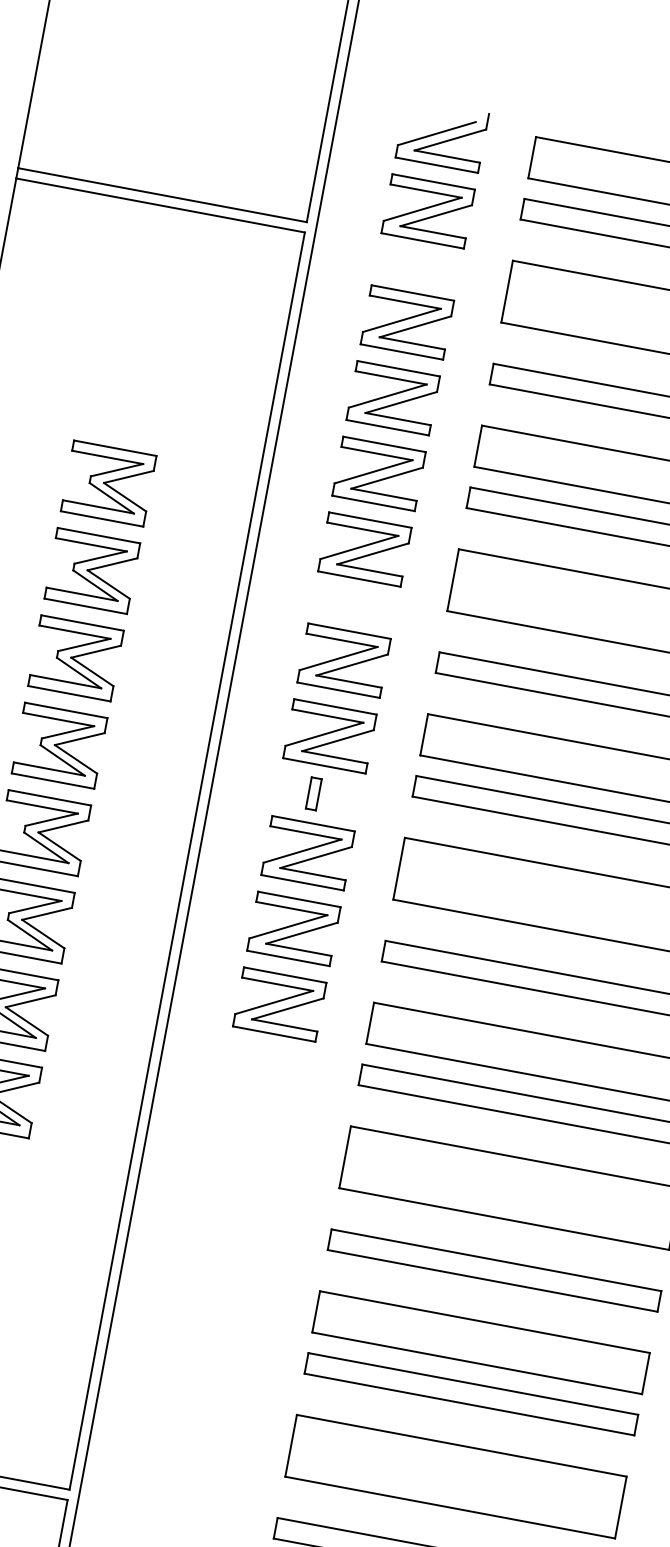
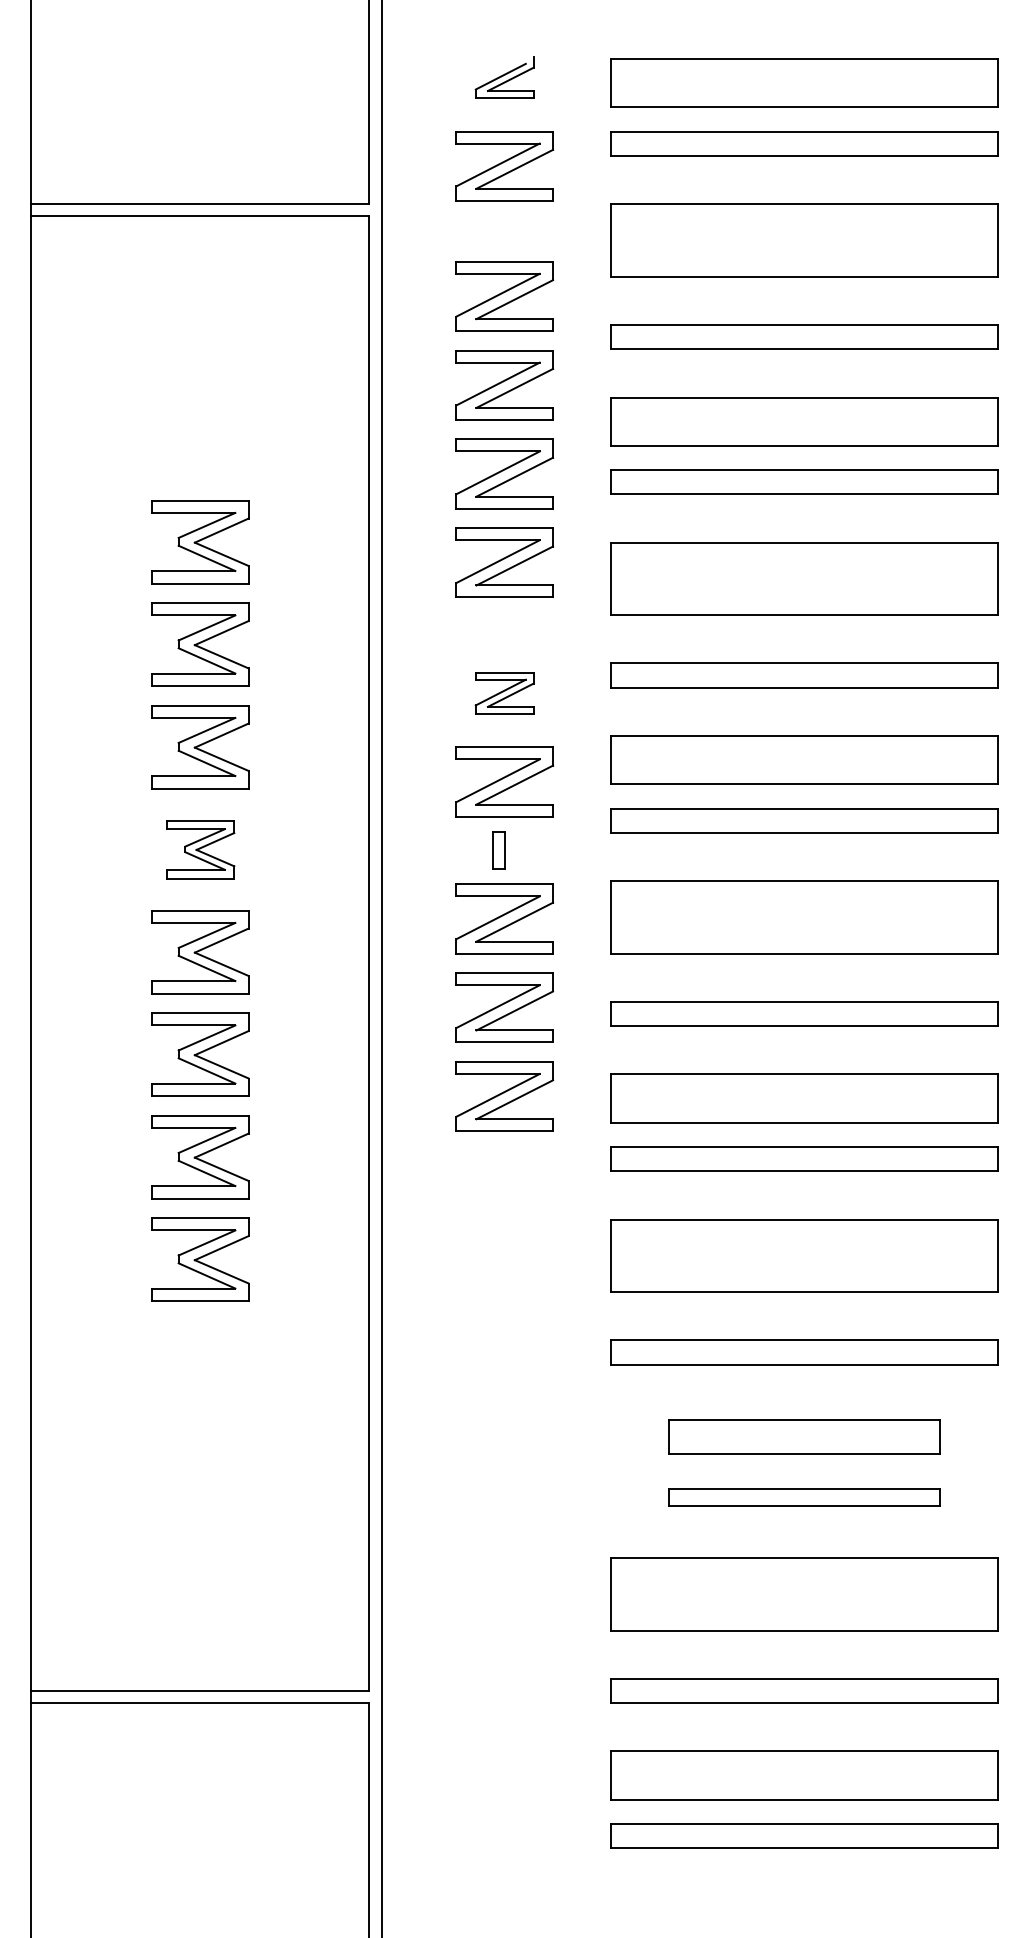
part: (442, 135) -> (504, 77), size x0.6
part: (343, 660) -> (504, 693), size x0.6
part: (59, 745) -> (200, 849), size x0.7
part: (481, 1342) -> (804, 1436), size x0.7
part: (471, 1394) -> (804, 1497), size x0.7

